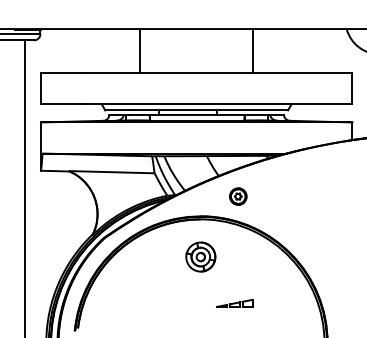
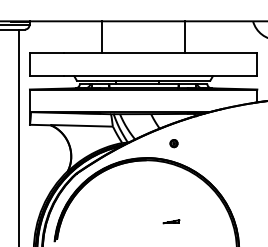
part: (237, 196) -> (173, 143), size x0.6
part: (200, 256) -> (146, 187), removed
part: (234, 303) -> (171, 221), size x0.6

